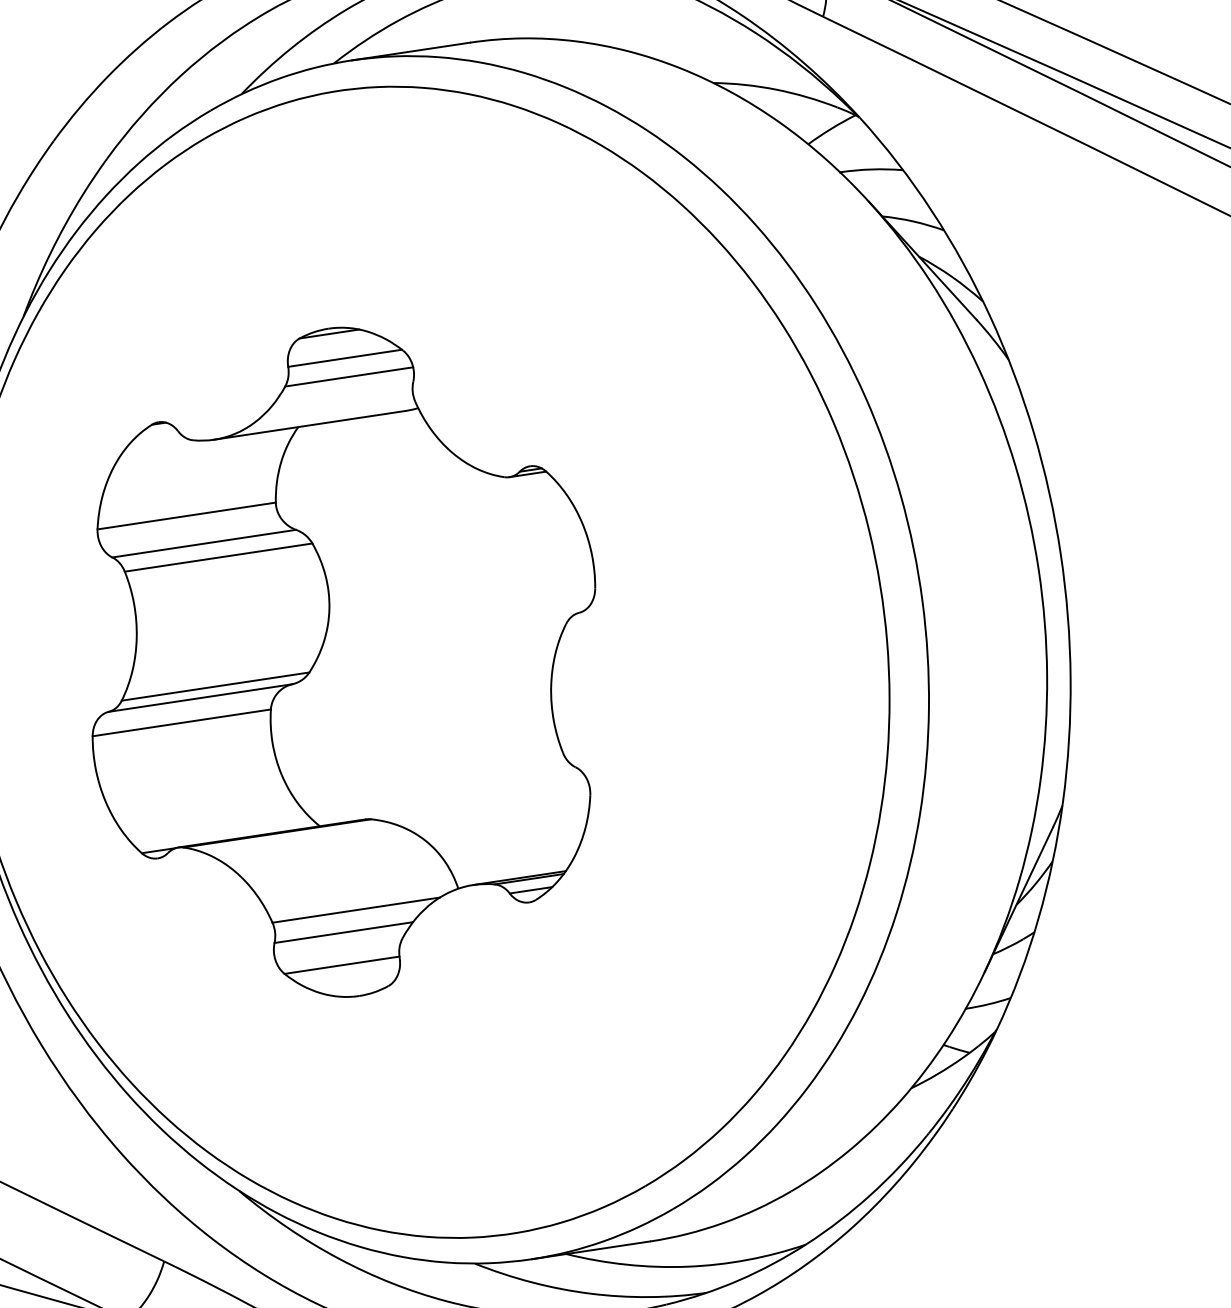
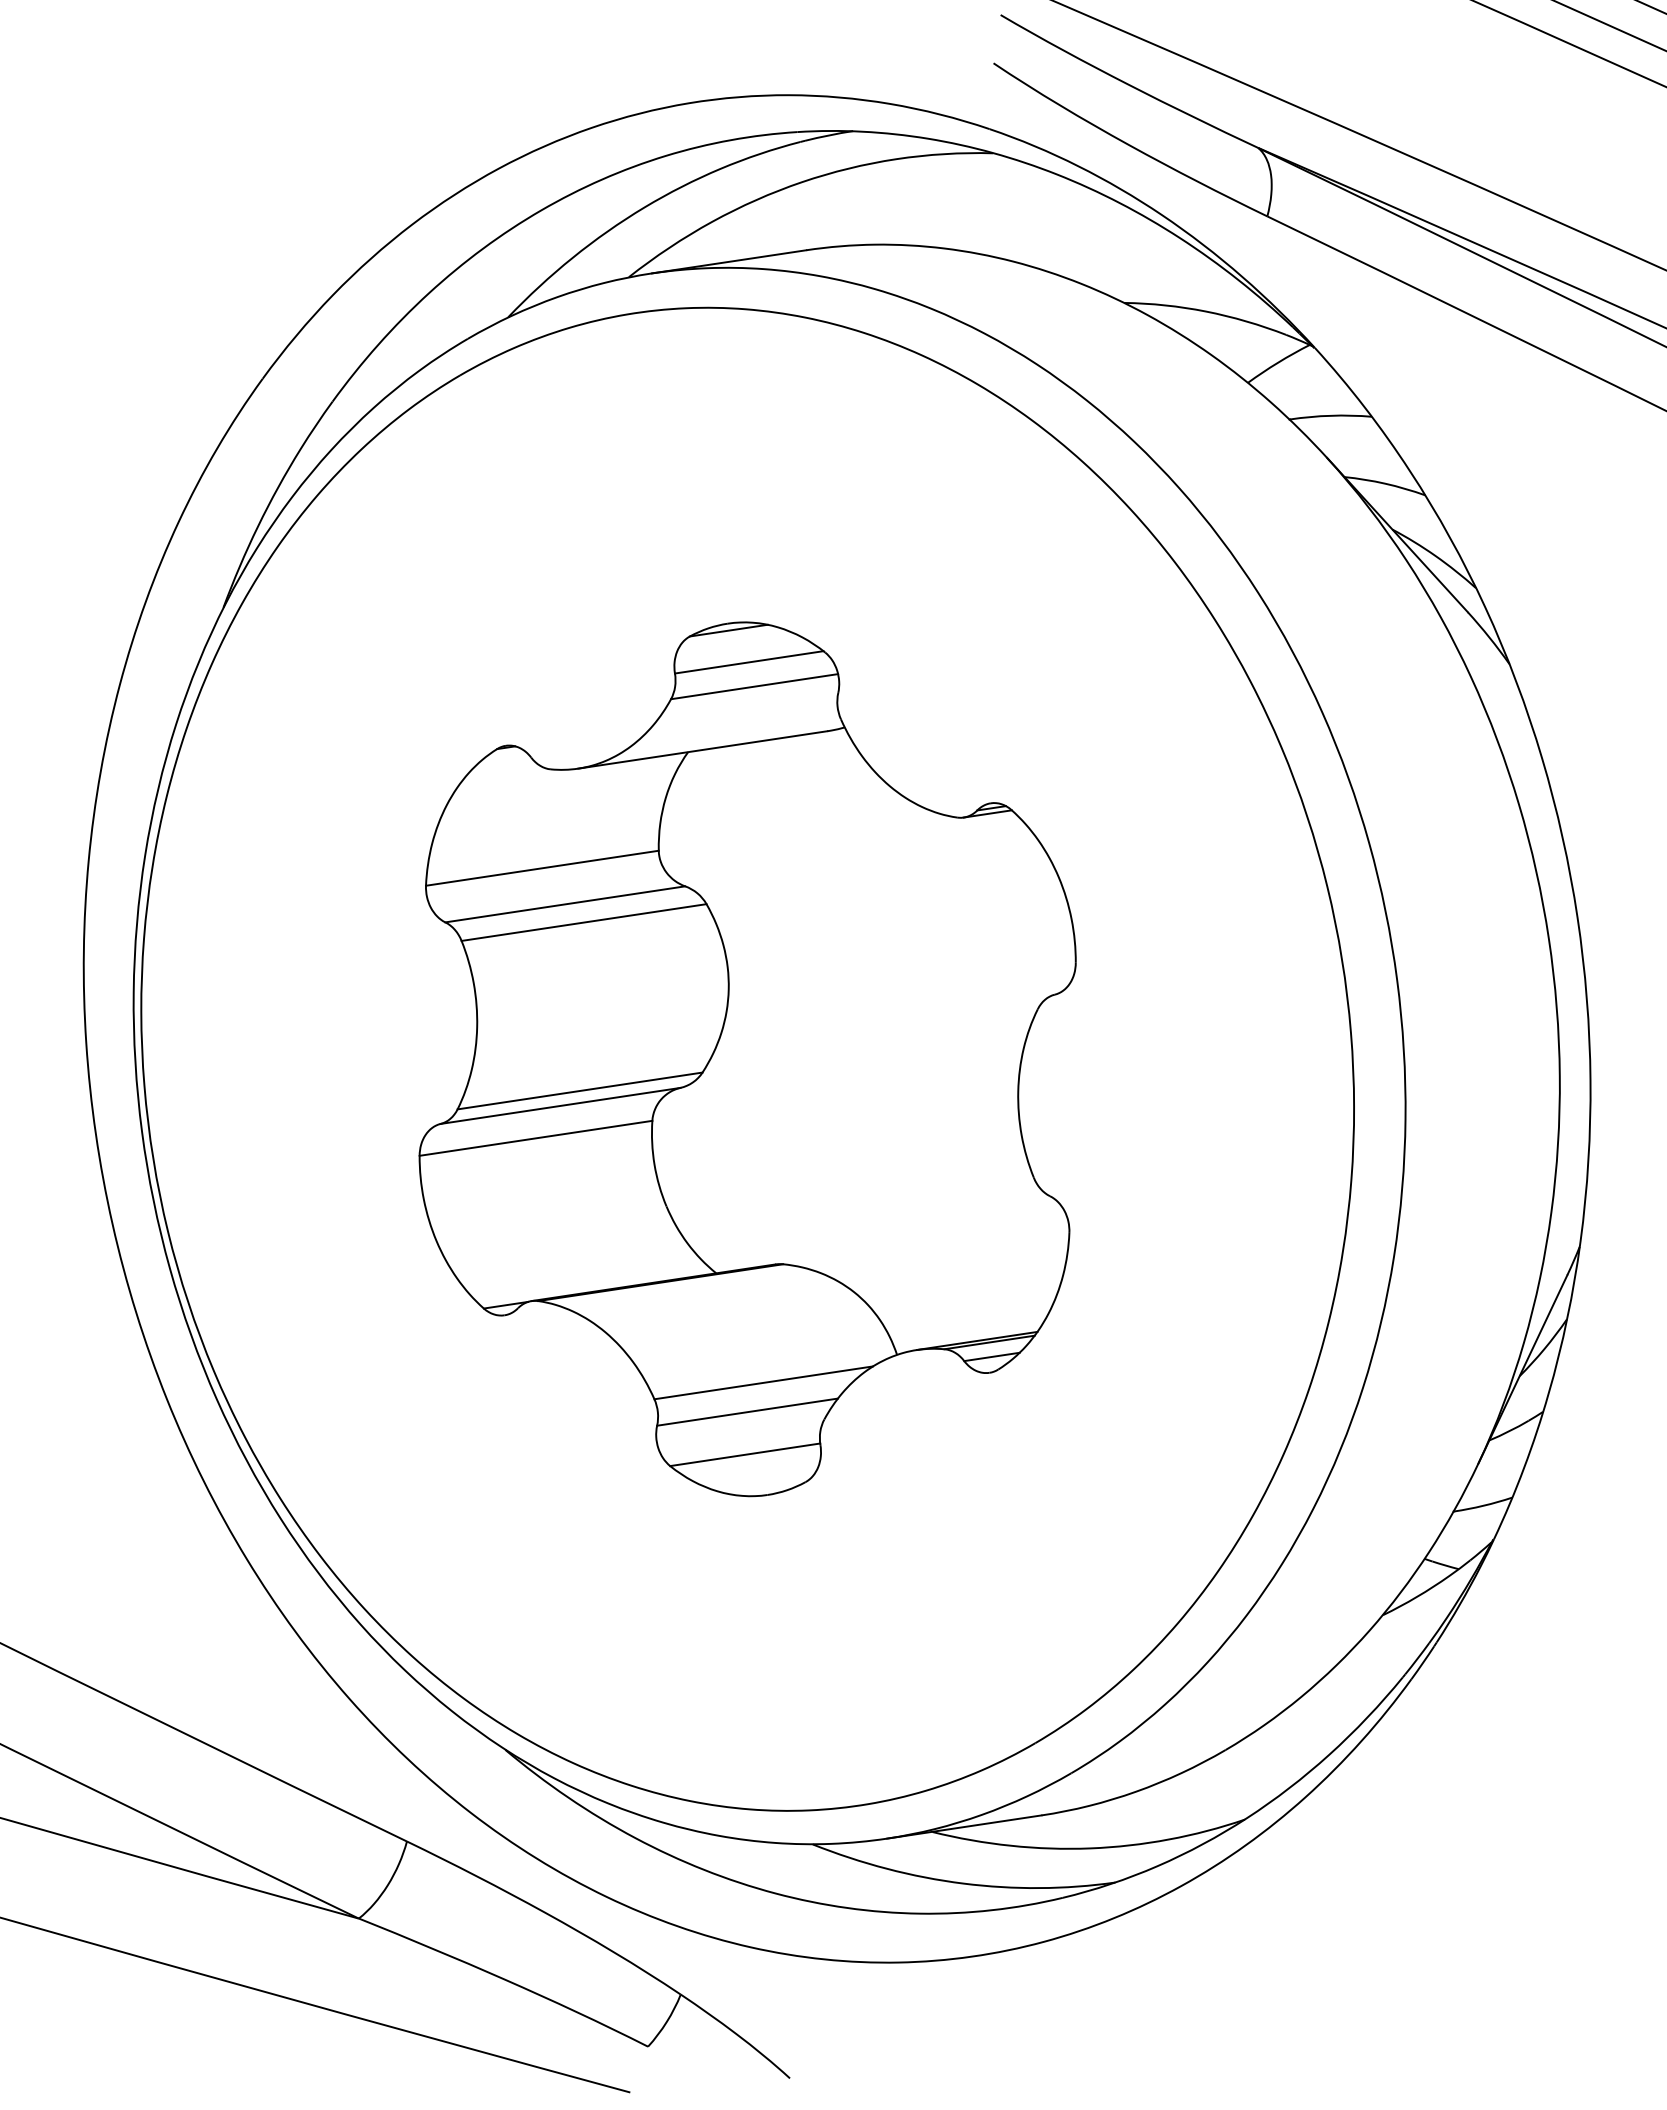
part: (343, 662) -> (747, 1059), moved

